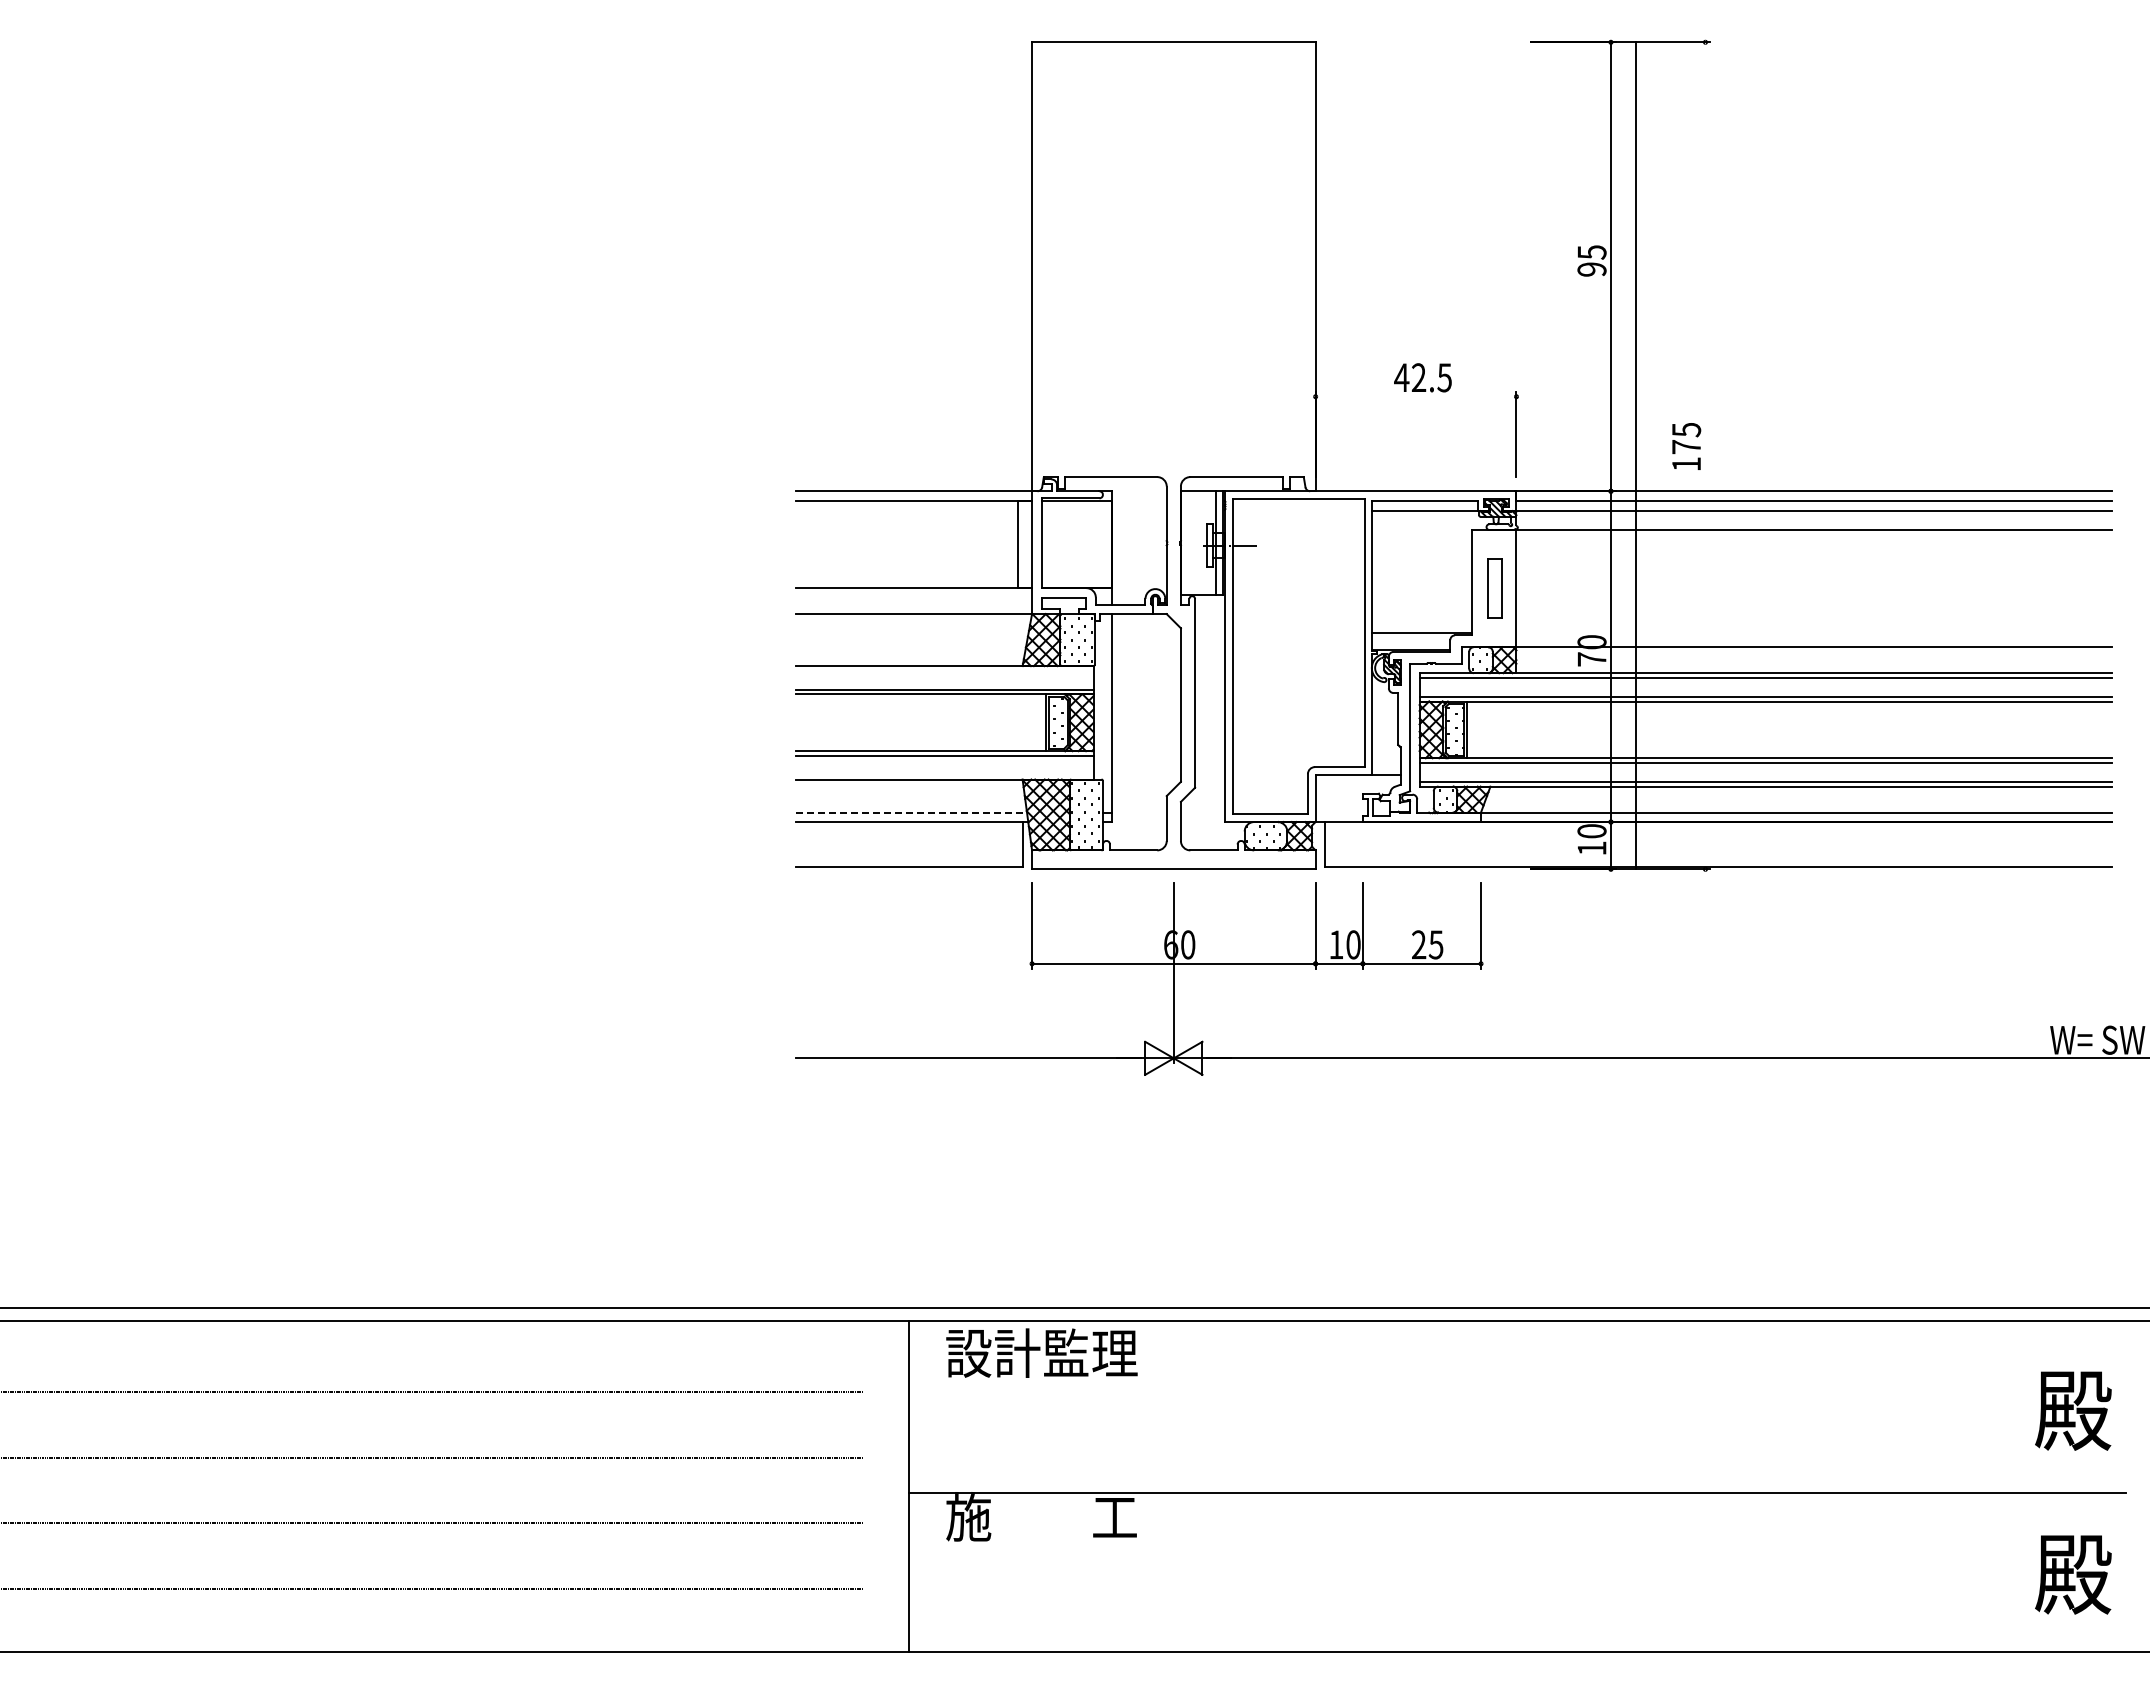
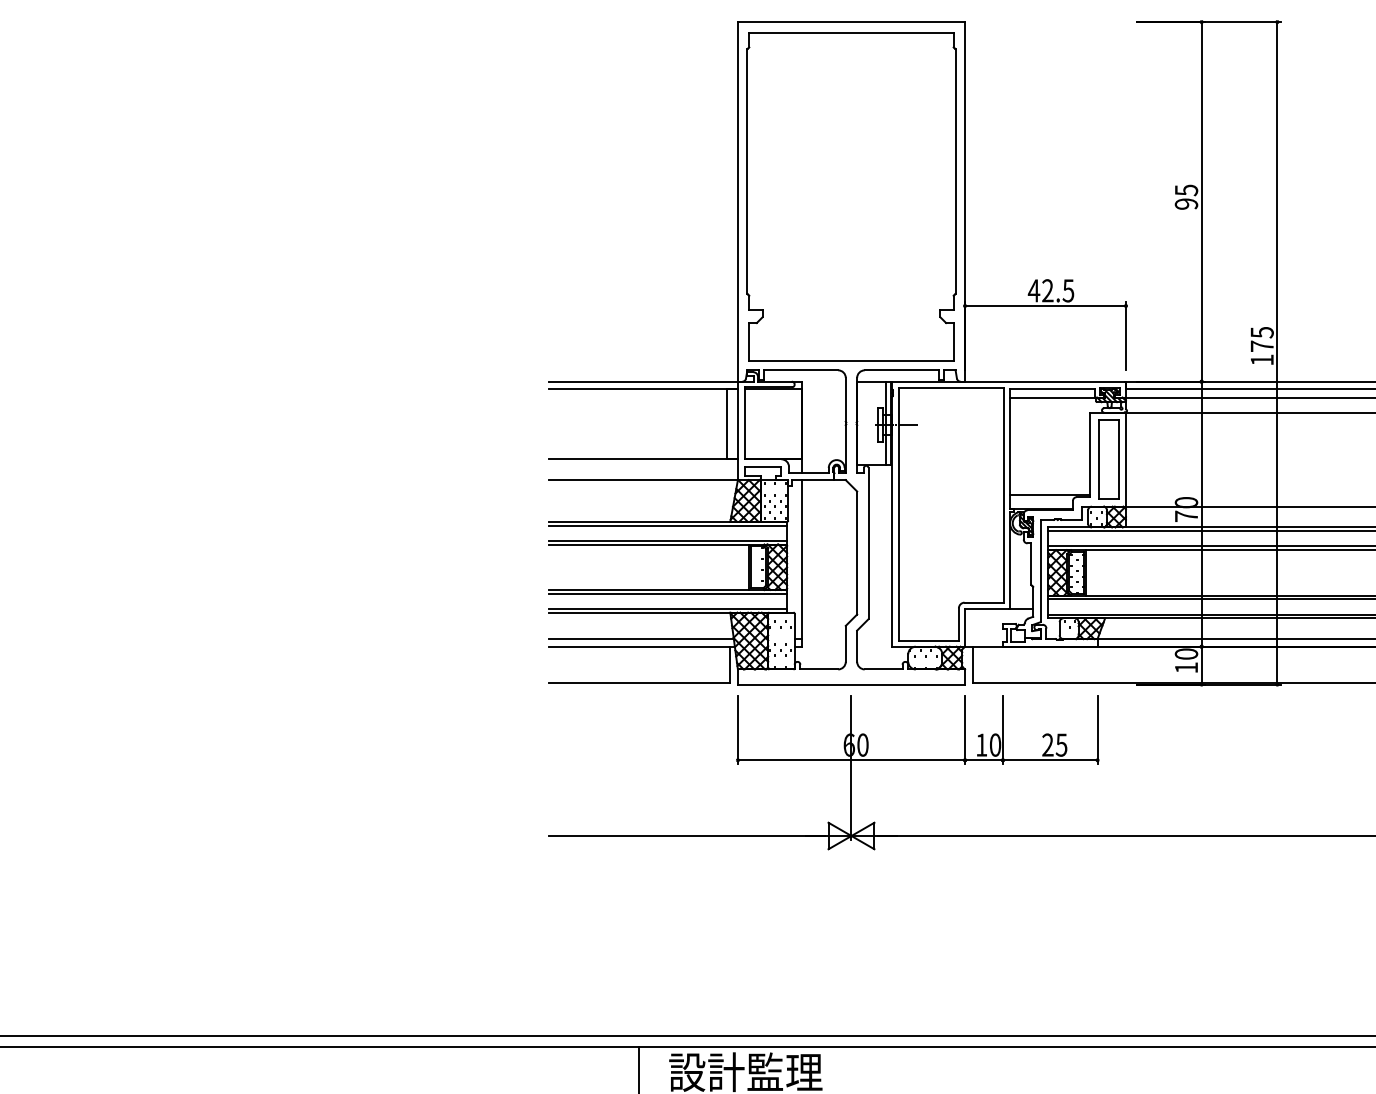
part: (1173, 260) -> (851, 196), added
line: (1415, 396) -> (1045, 305), added
line: (1636, 455) -> (1277, 353), moved
part: (1494, 588) -> (1108, 459), size x1.67
line: (944, 670) -> (667, 525), added
line: (944, 774) -> (667, 608), added
line: (911, 812) -> (641, 639), dashed -> solid

